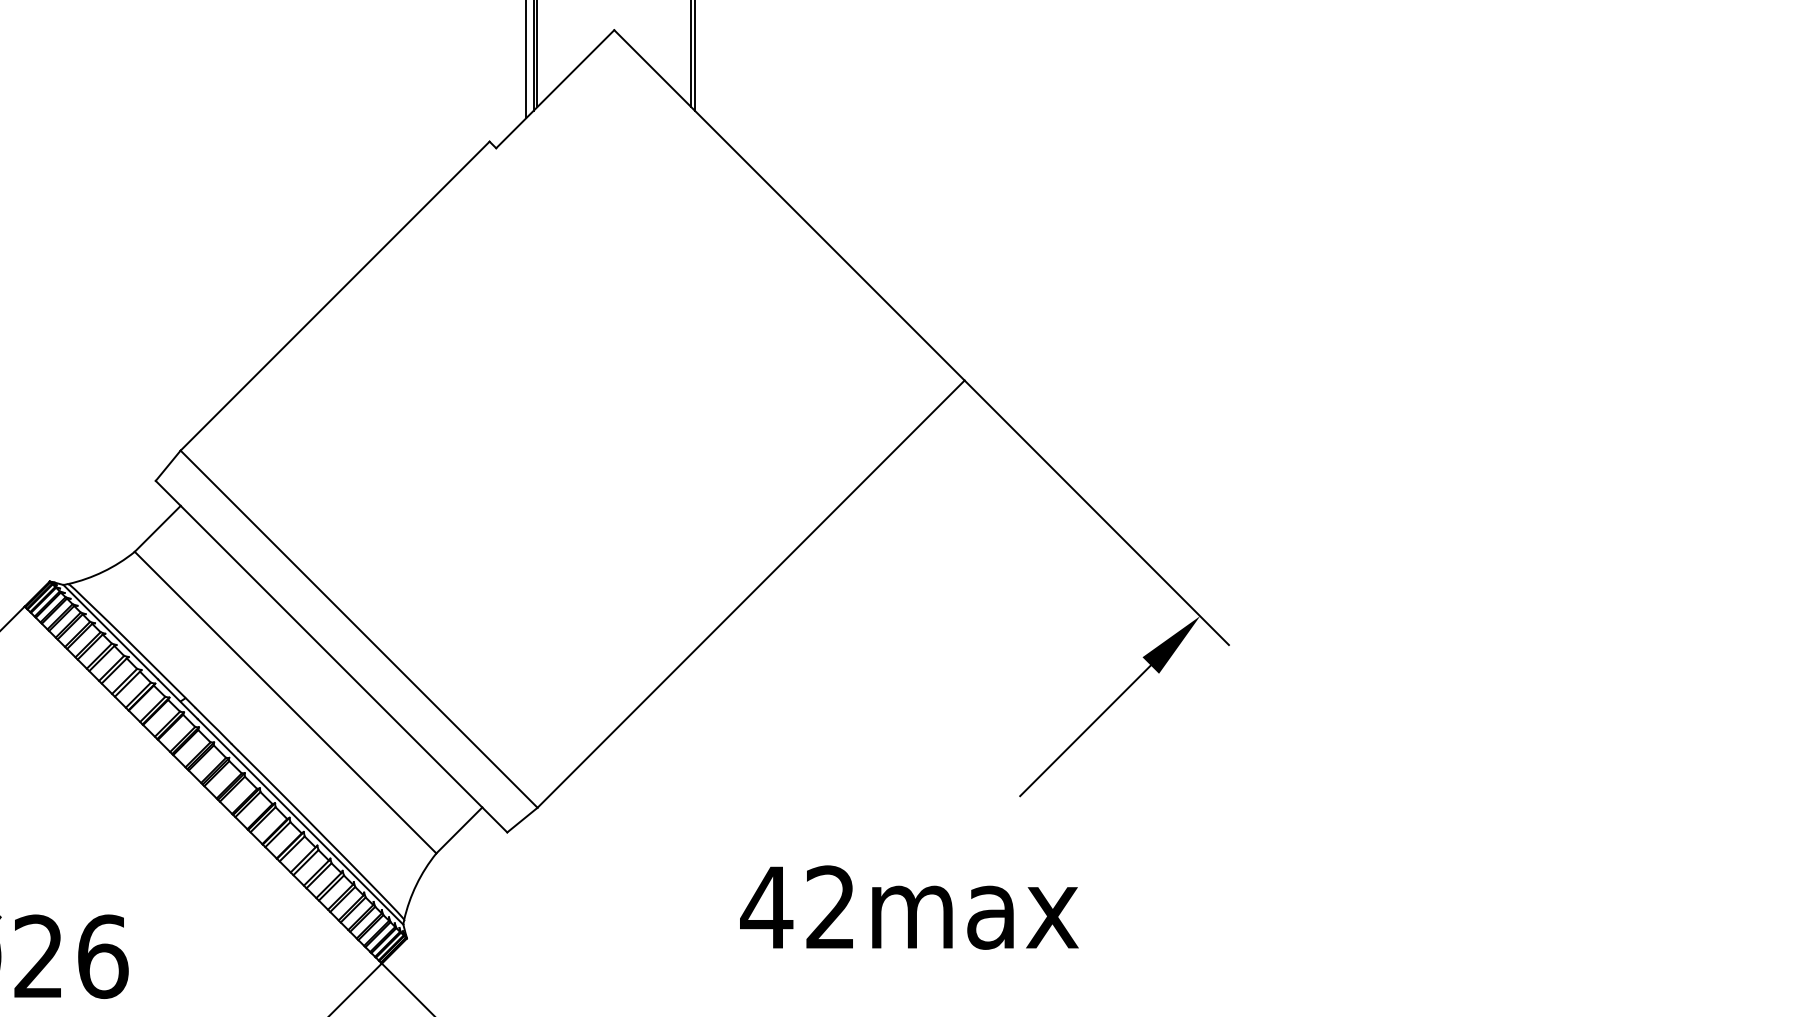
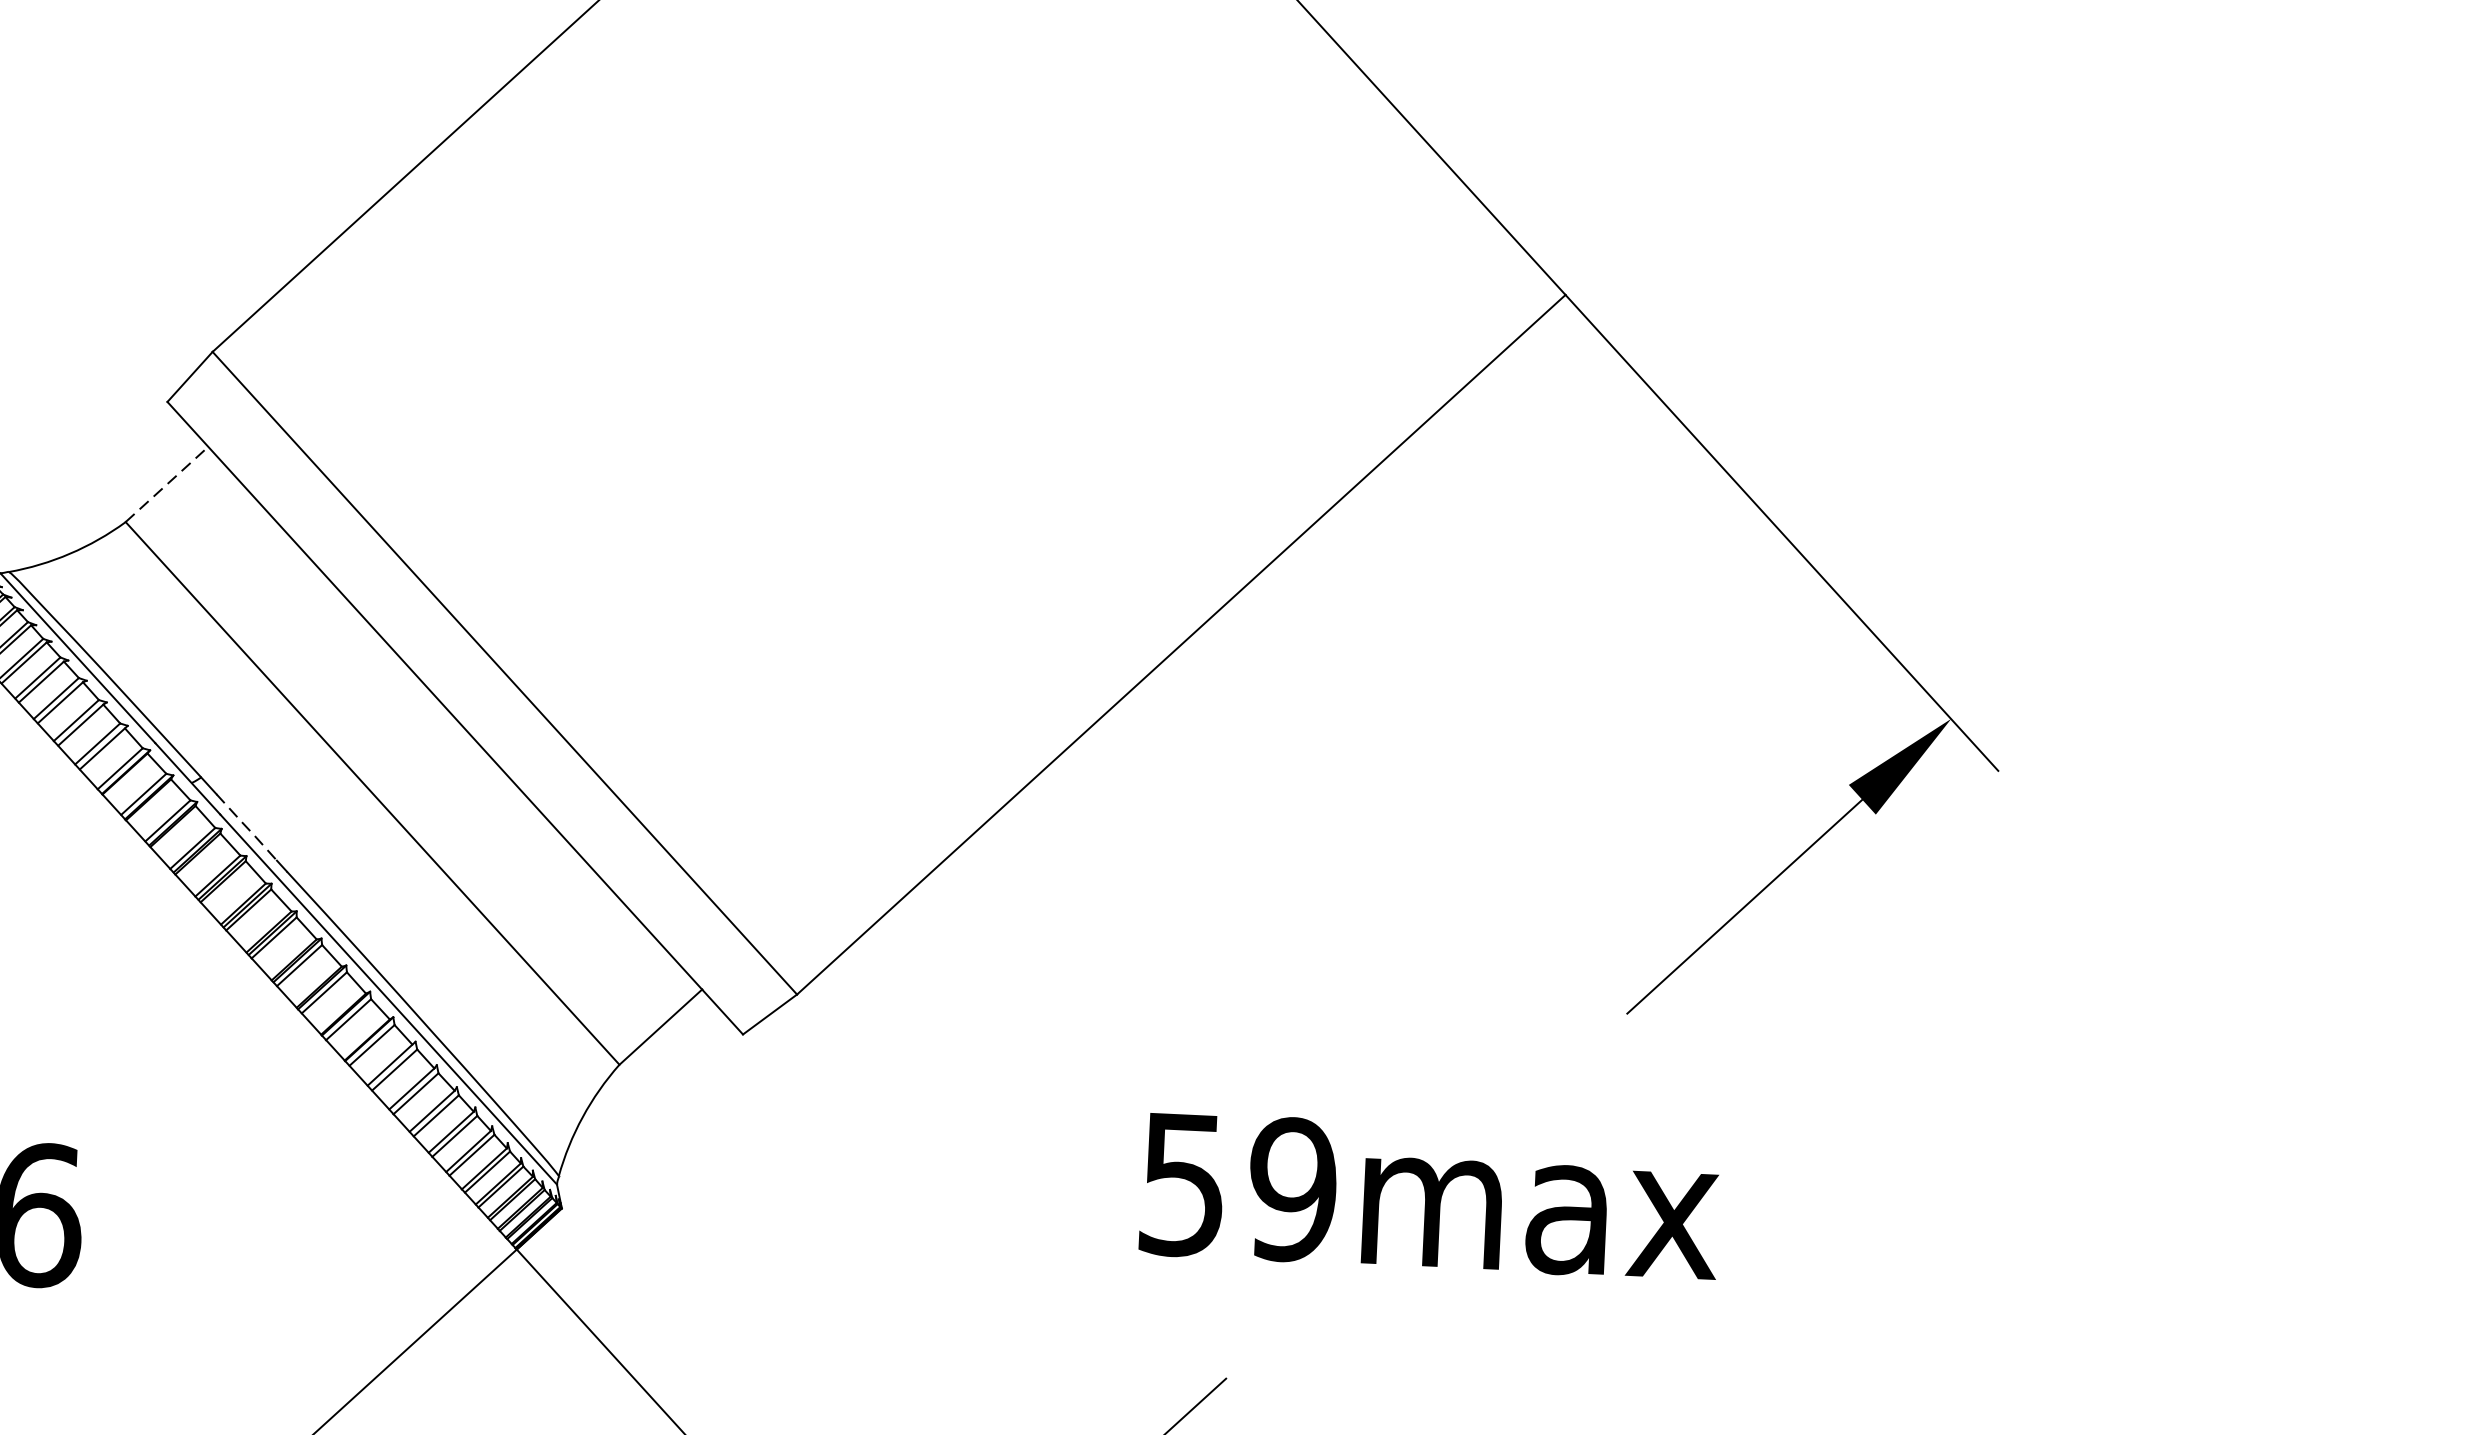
line: (157, 528) -> (166, 483), solid -> dashed
line: (213, 725) -> (246, 826), solid -> dashed
text: (797, 907) -> (1235, 1186), 42max -> 59max

